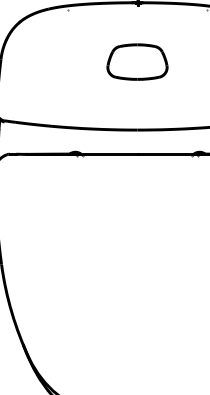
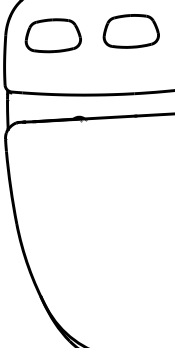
part: (52, 61) -> (53, 35), added

